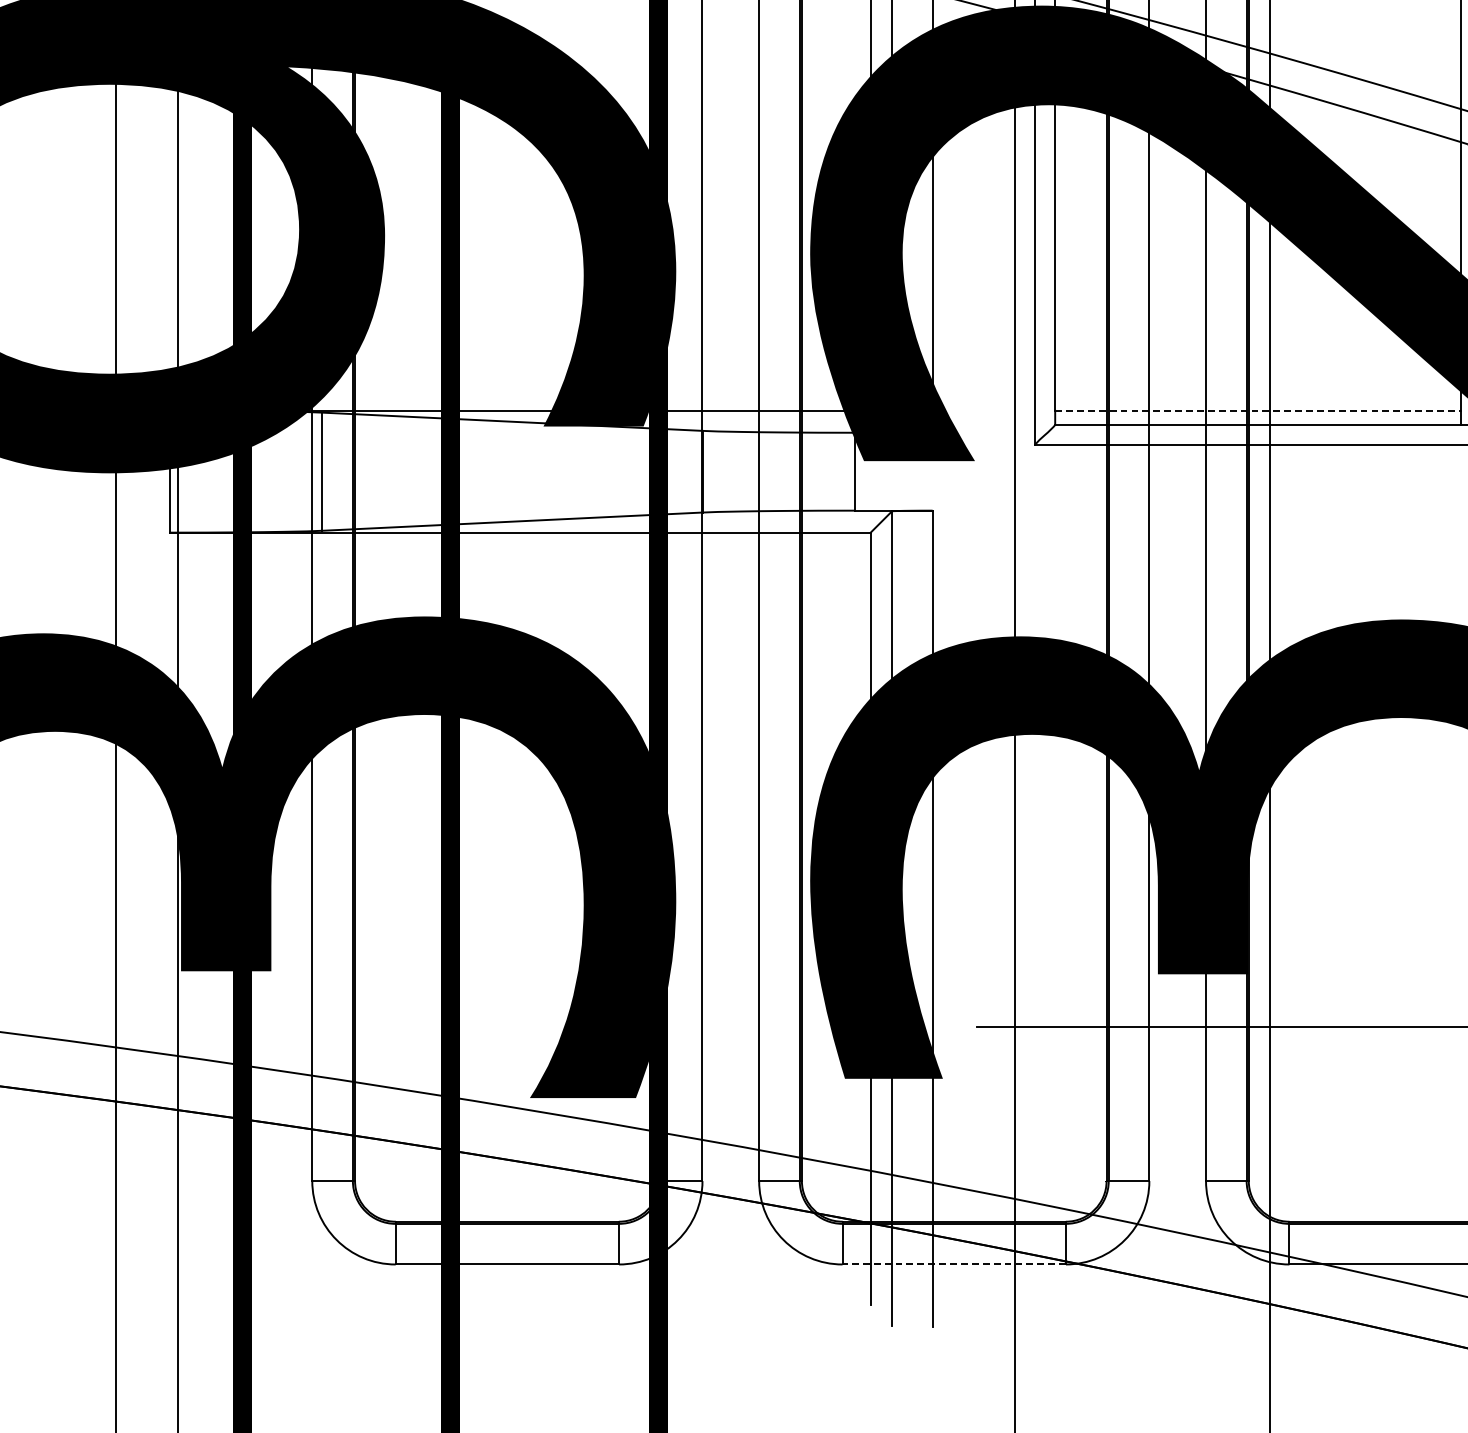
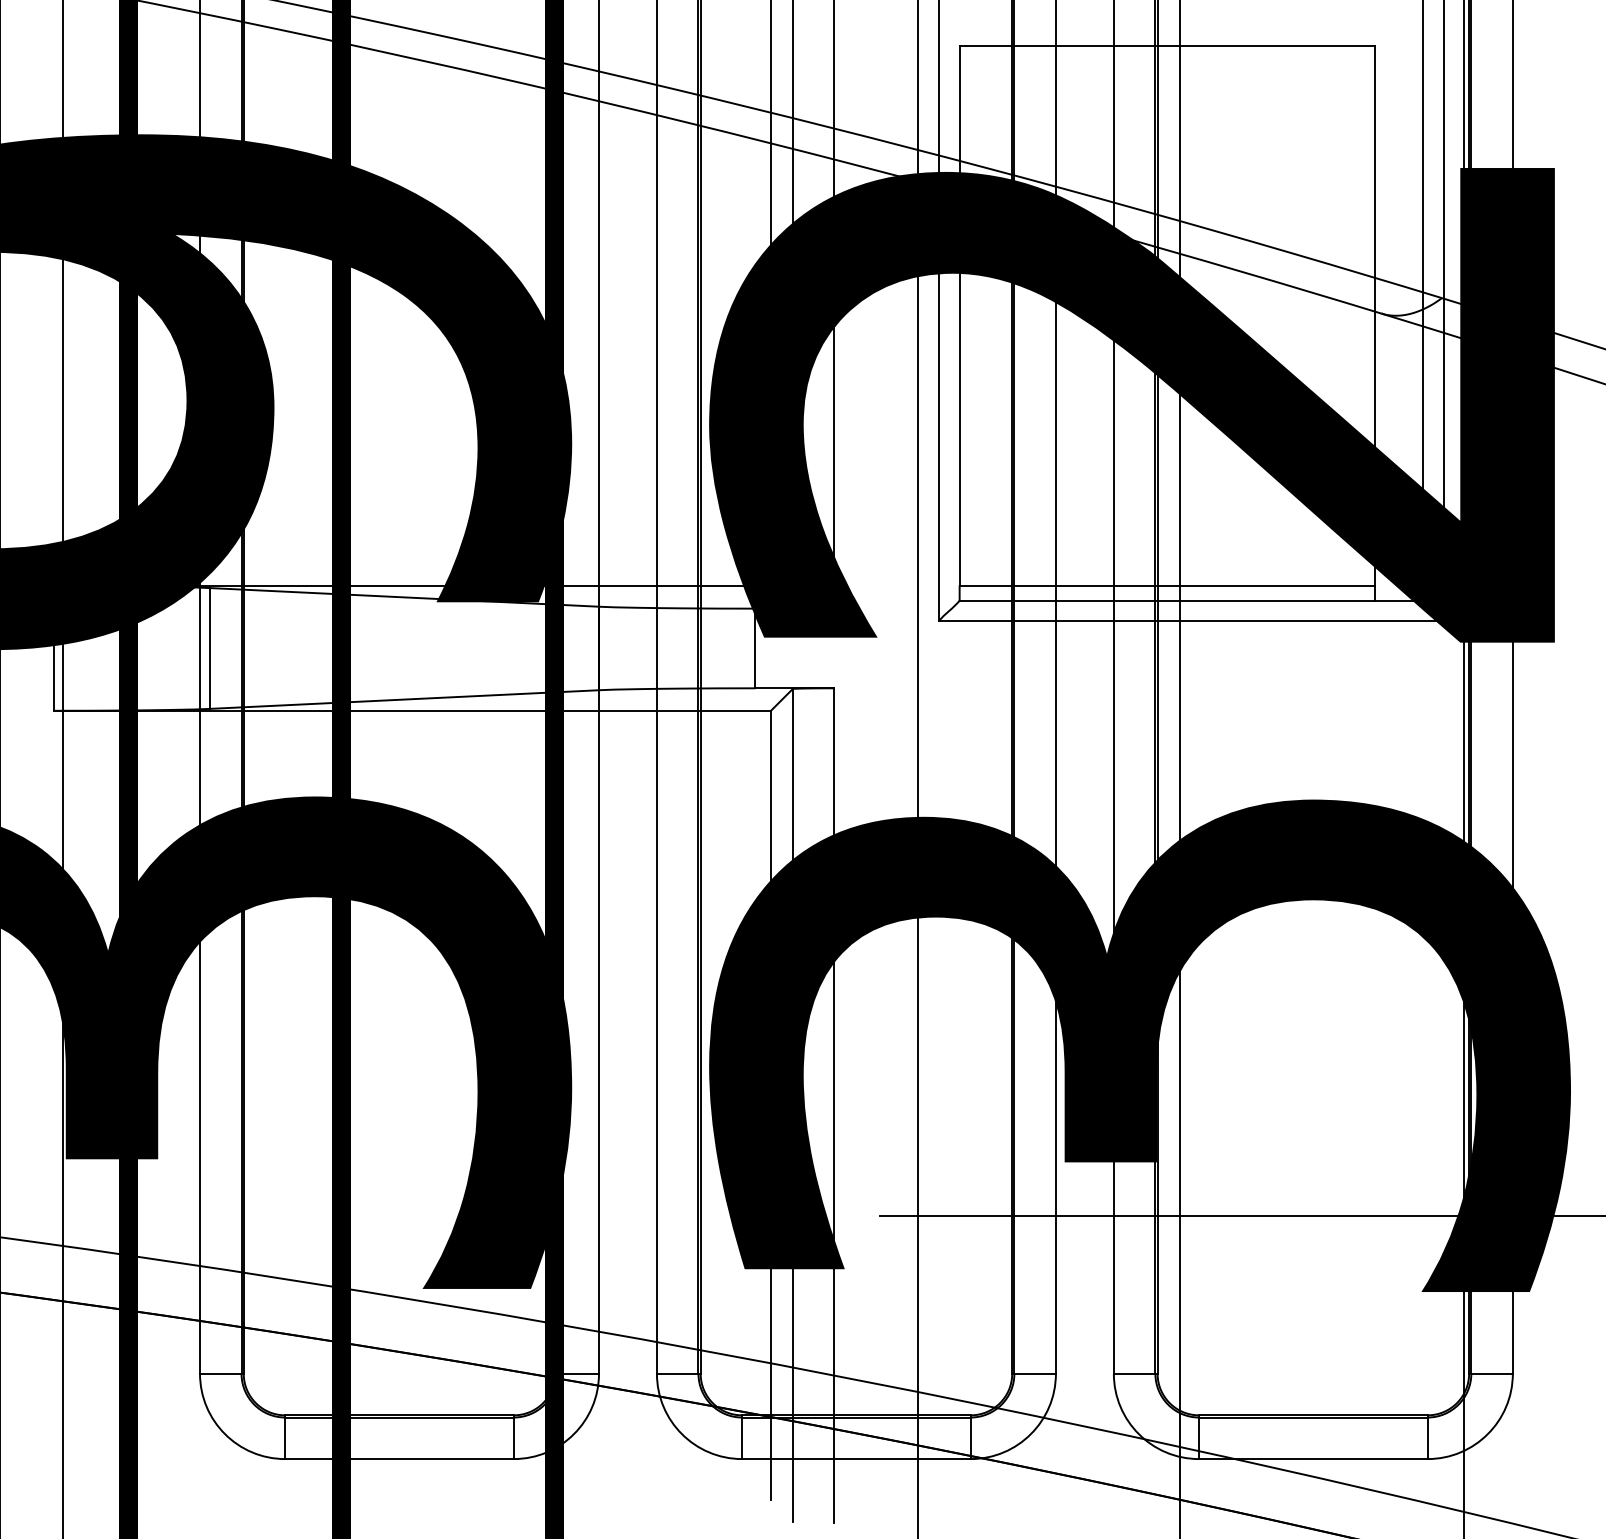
line: (1258, 411) -> (1167, 586), dashed -> solid
line: (953, 1264) -> (855, 1459), dashed -> solid

